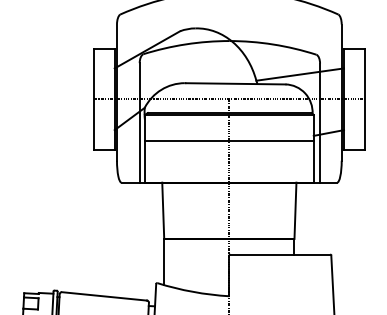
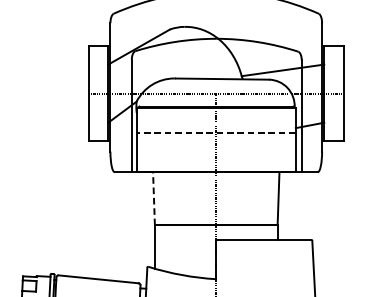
line: (228, 140) -> (215, 132), solid -> dashed
line: (163, 210) -> (154, 198), solid -> dashed

